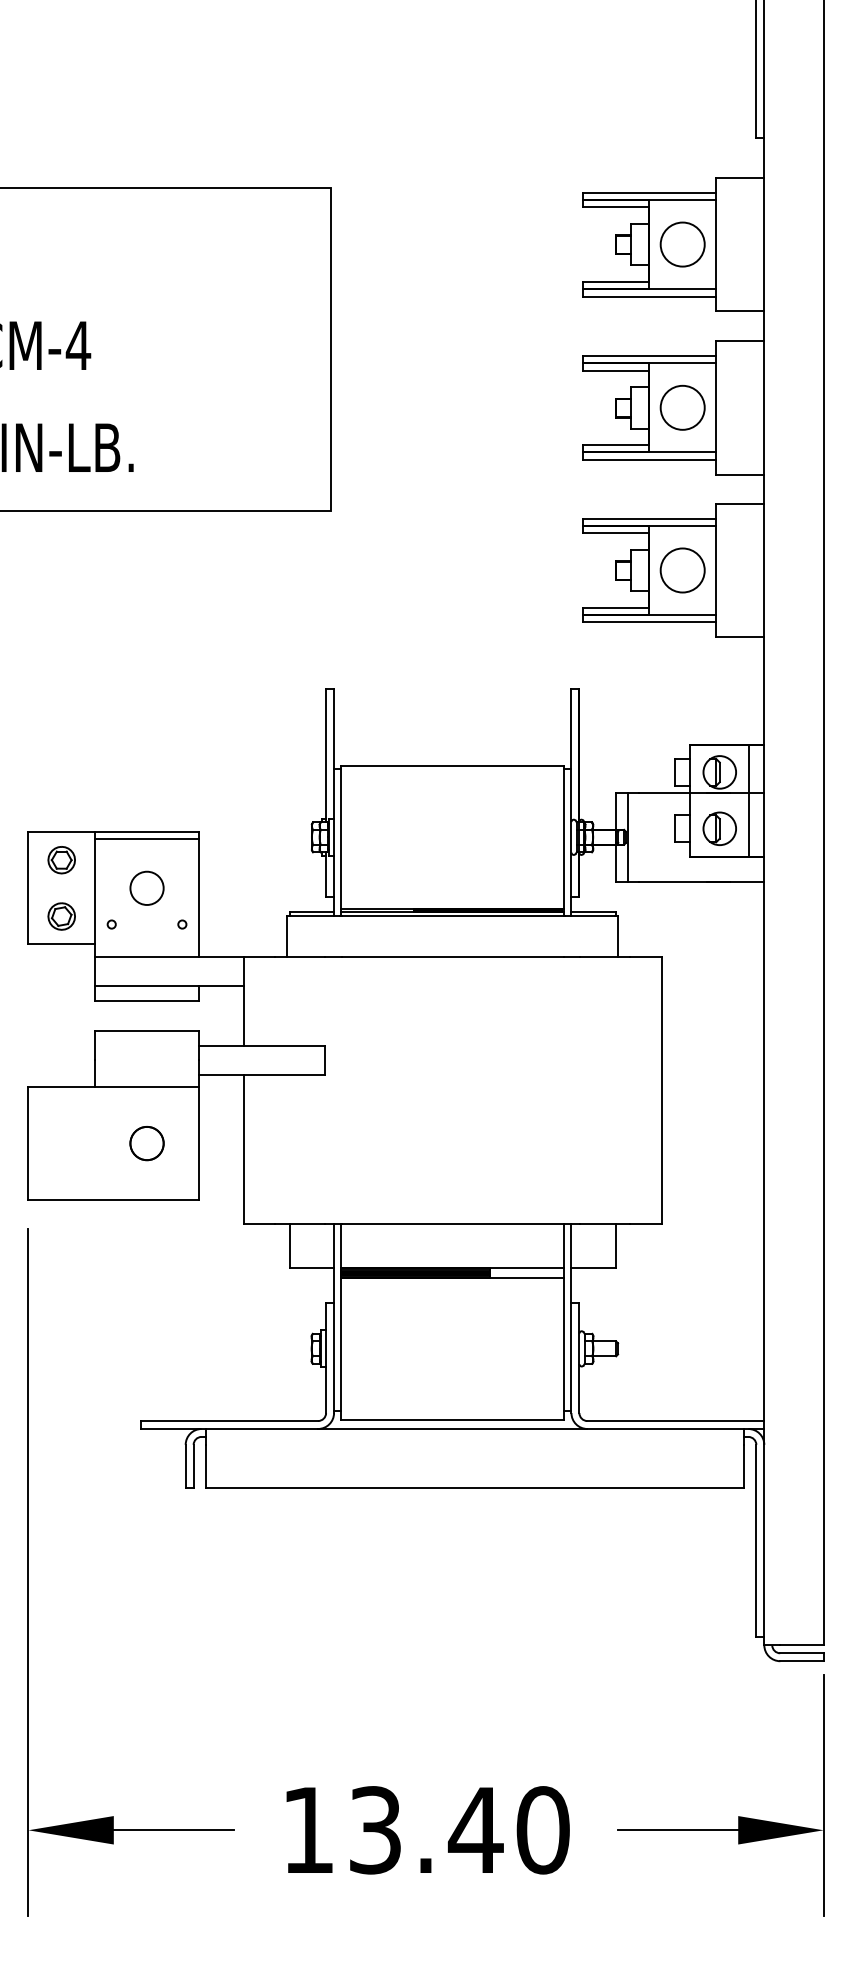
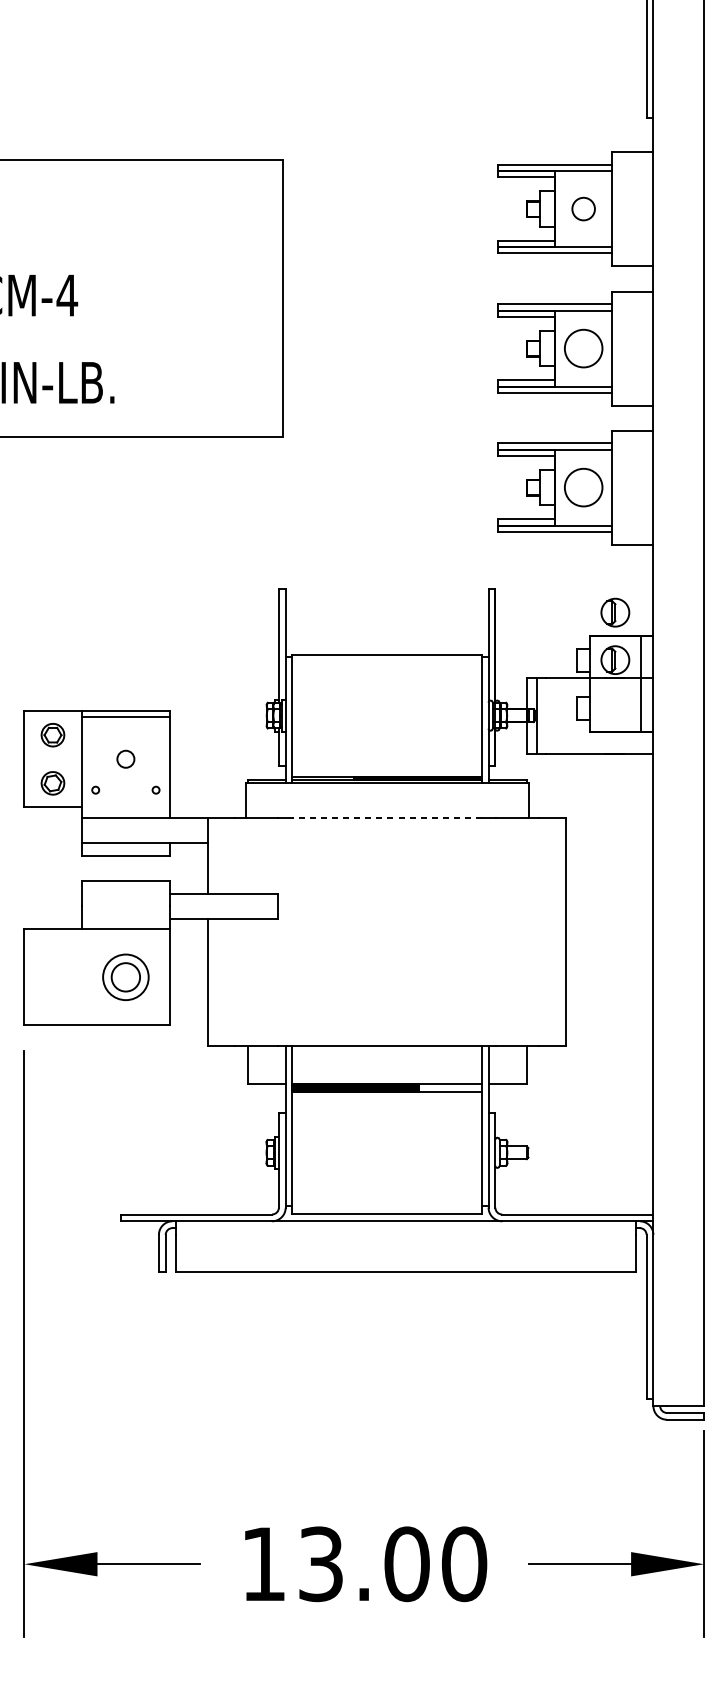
circle: (682, 244) -> (583, 209), size x0.6
part: (719, 828) -> (615, 612), moved
circle: (146, 887) -> (125, 758), size x0.6
line: (452, 956) -> (386, 817), solid -> dashed
circle: (146, 1143) -> (125, 977), size x1.6
text: (475, 1830) -> (406, 1564), 13.40 -> 13.00

